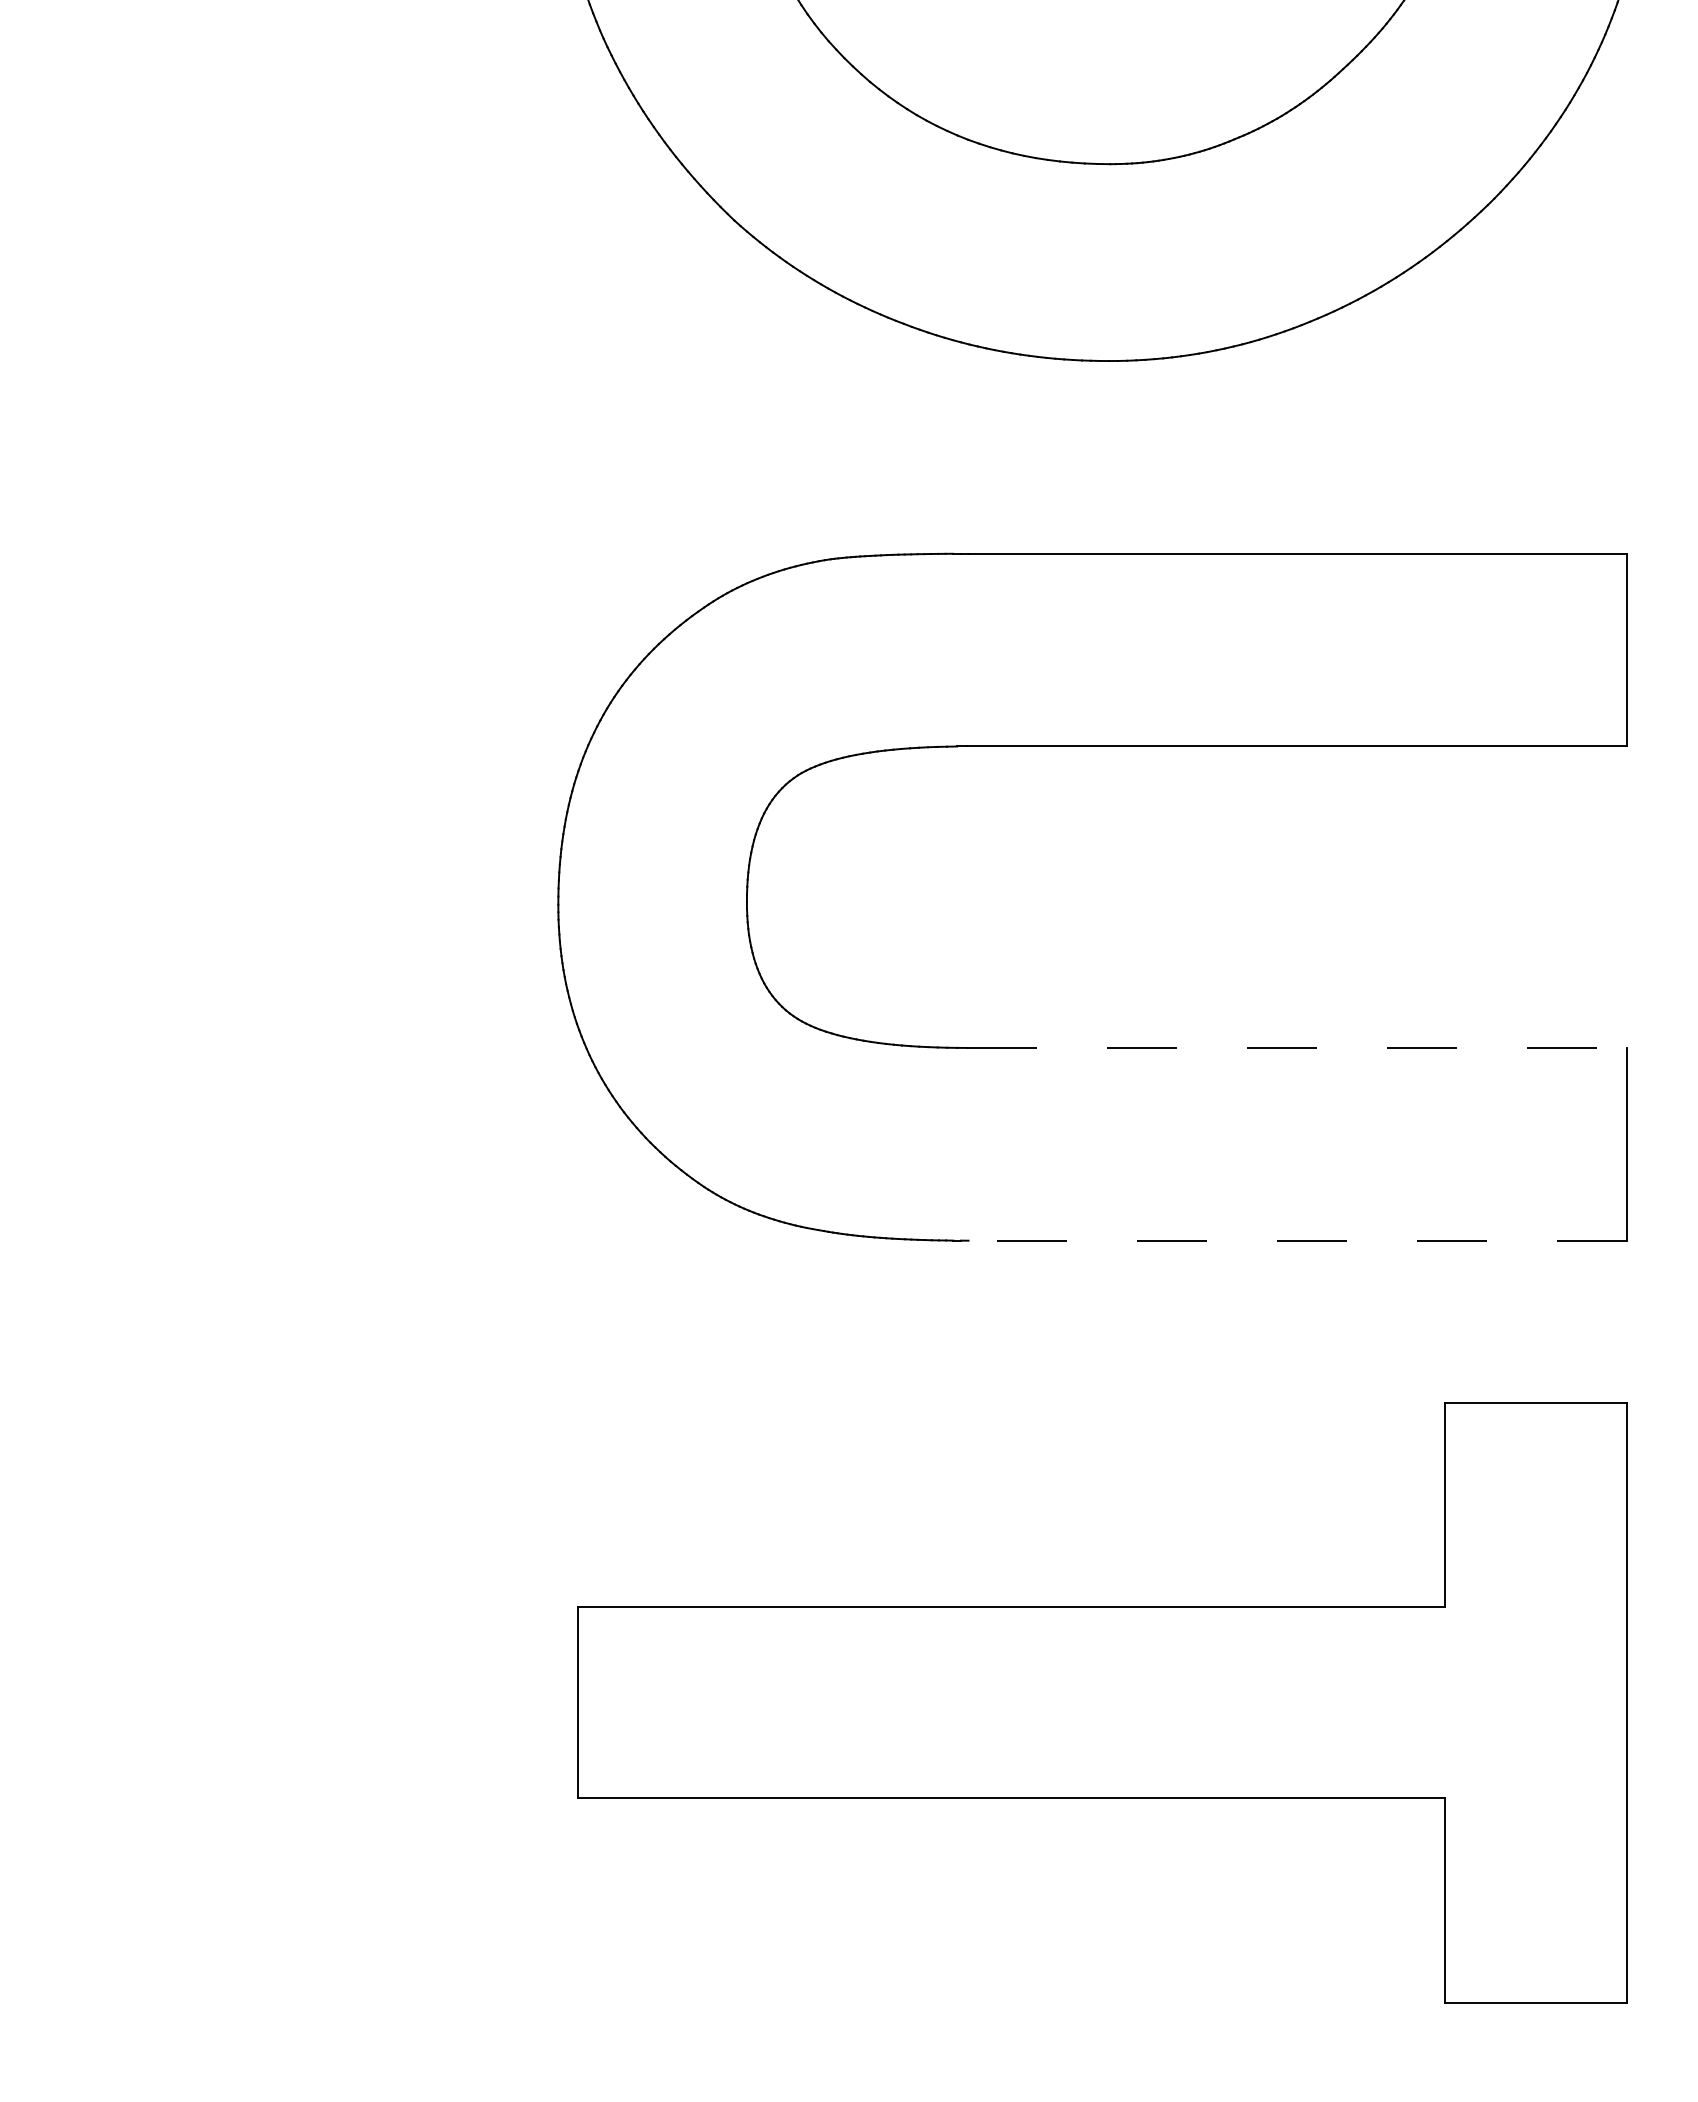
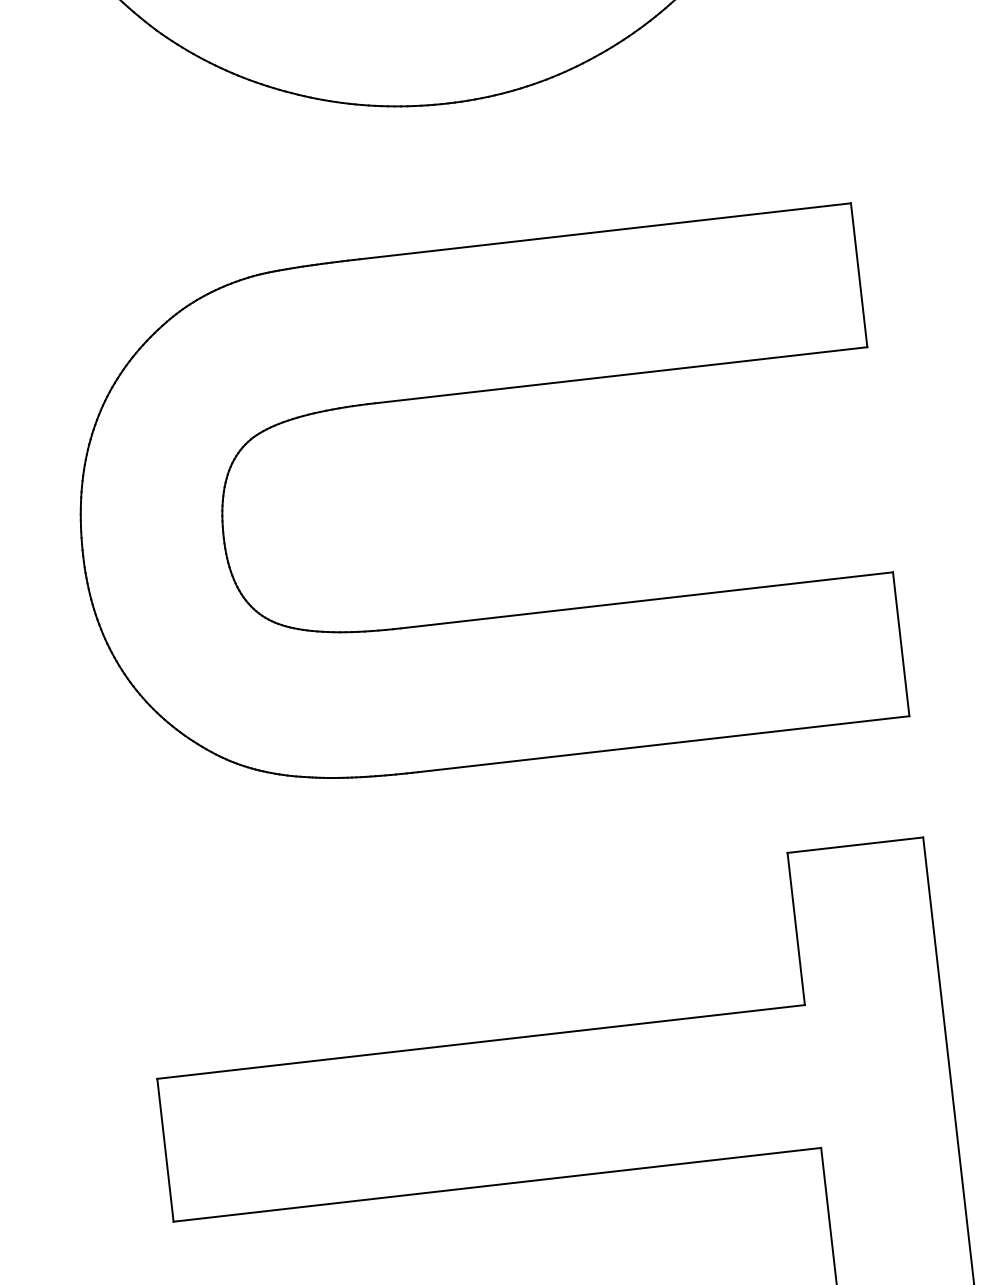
line: (1296, 1047) -> (646, 600), dashed -> solid
line: (1297, 1240) -> (663, 744), dashed -> solid

